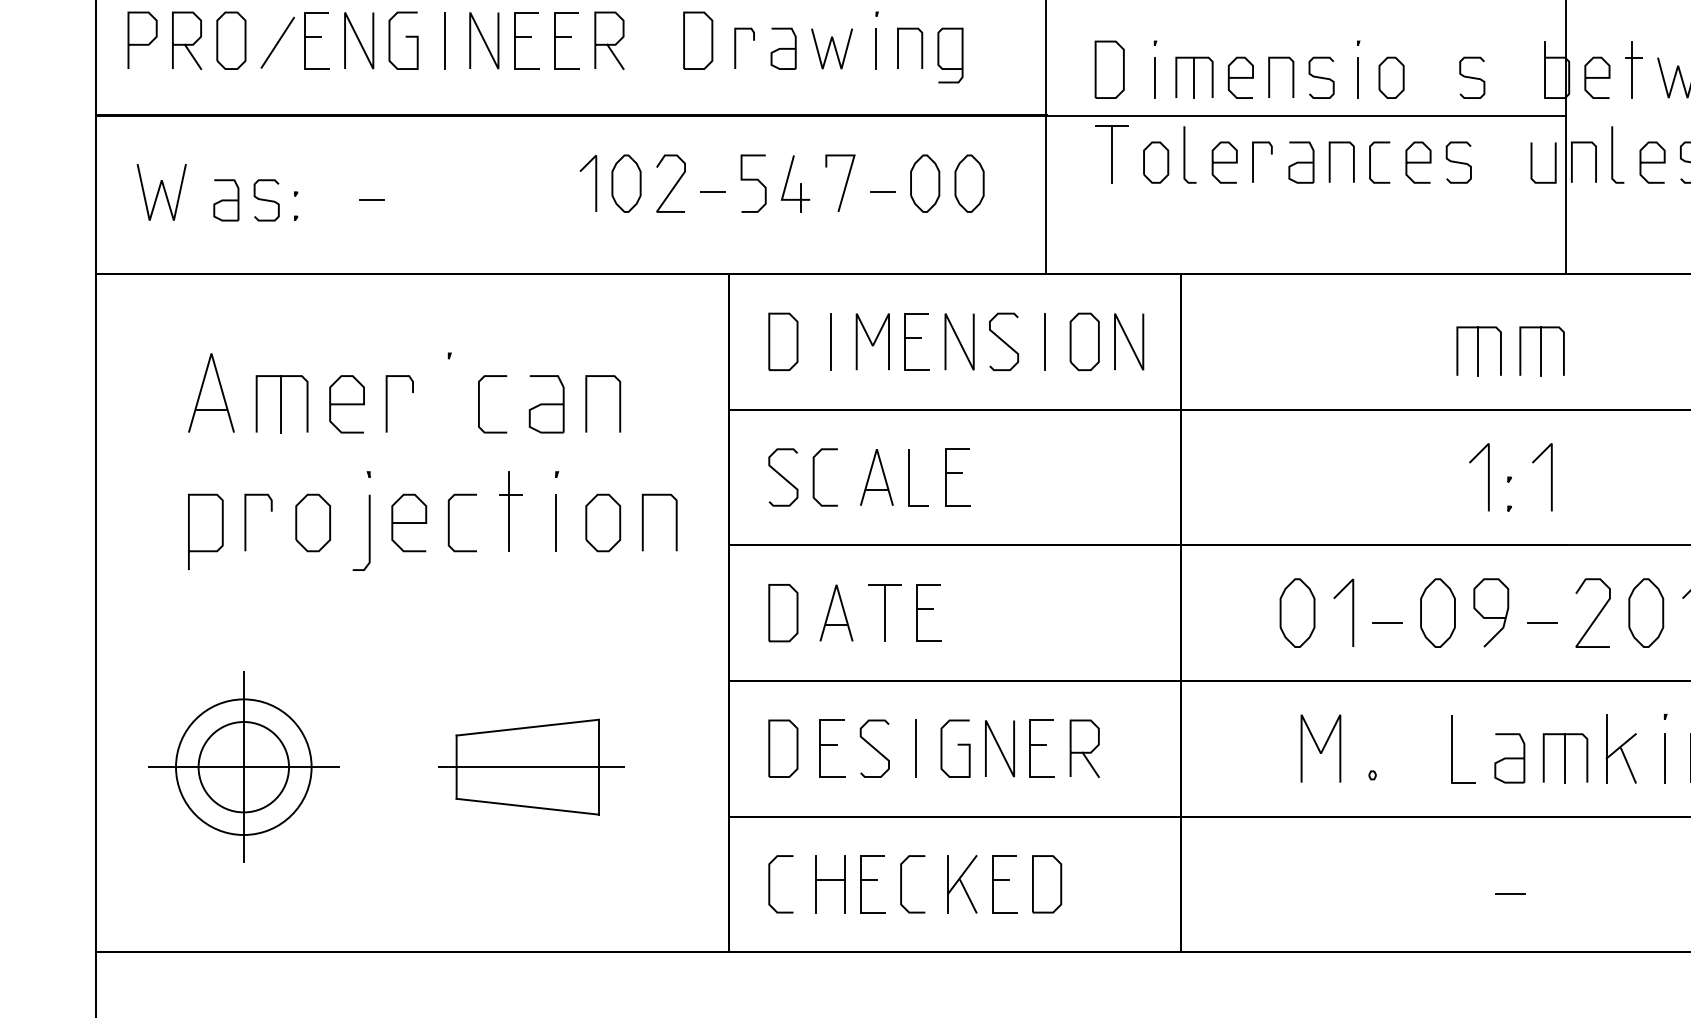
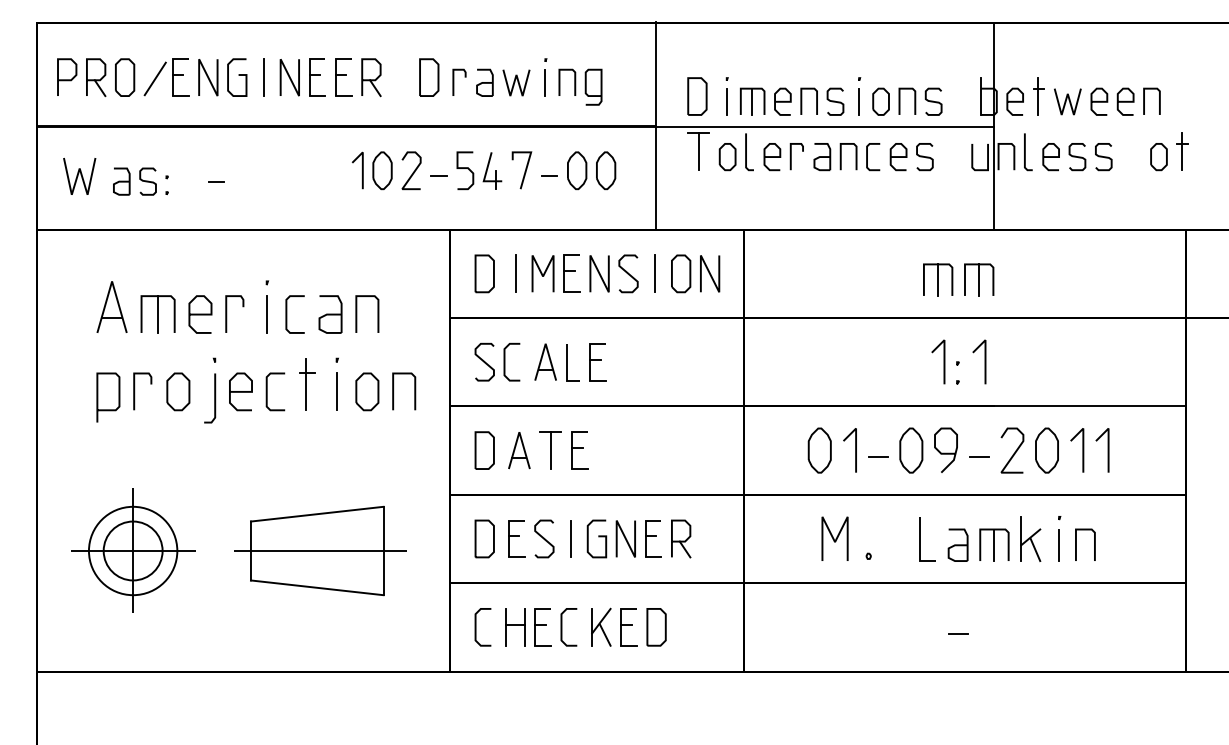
line: (1421, 75) -> (900, 100), added
line: (448, 404) -> (266, 314), added
part: (531, 766) -> (320, 550), size x1.43

